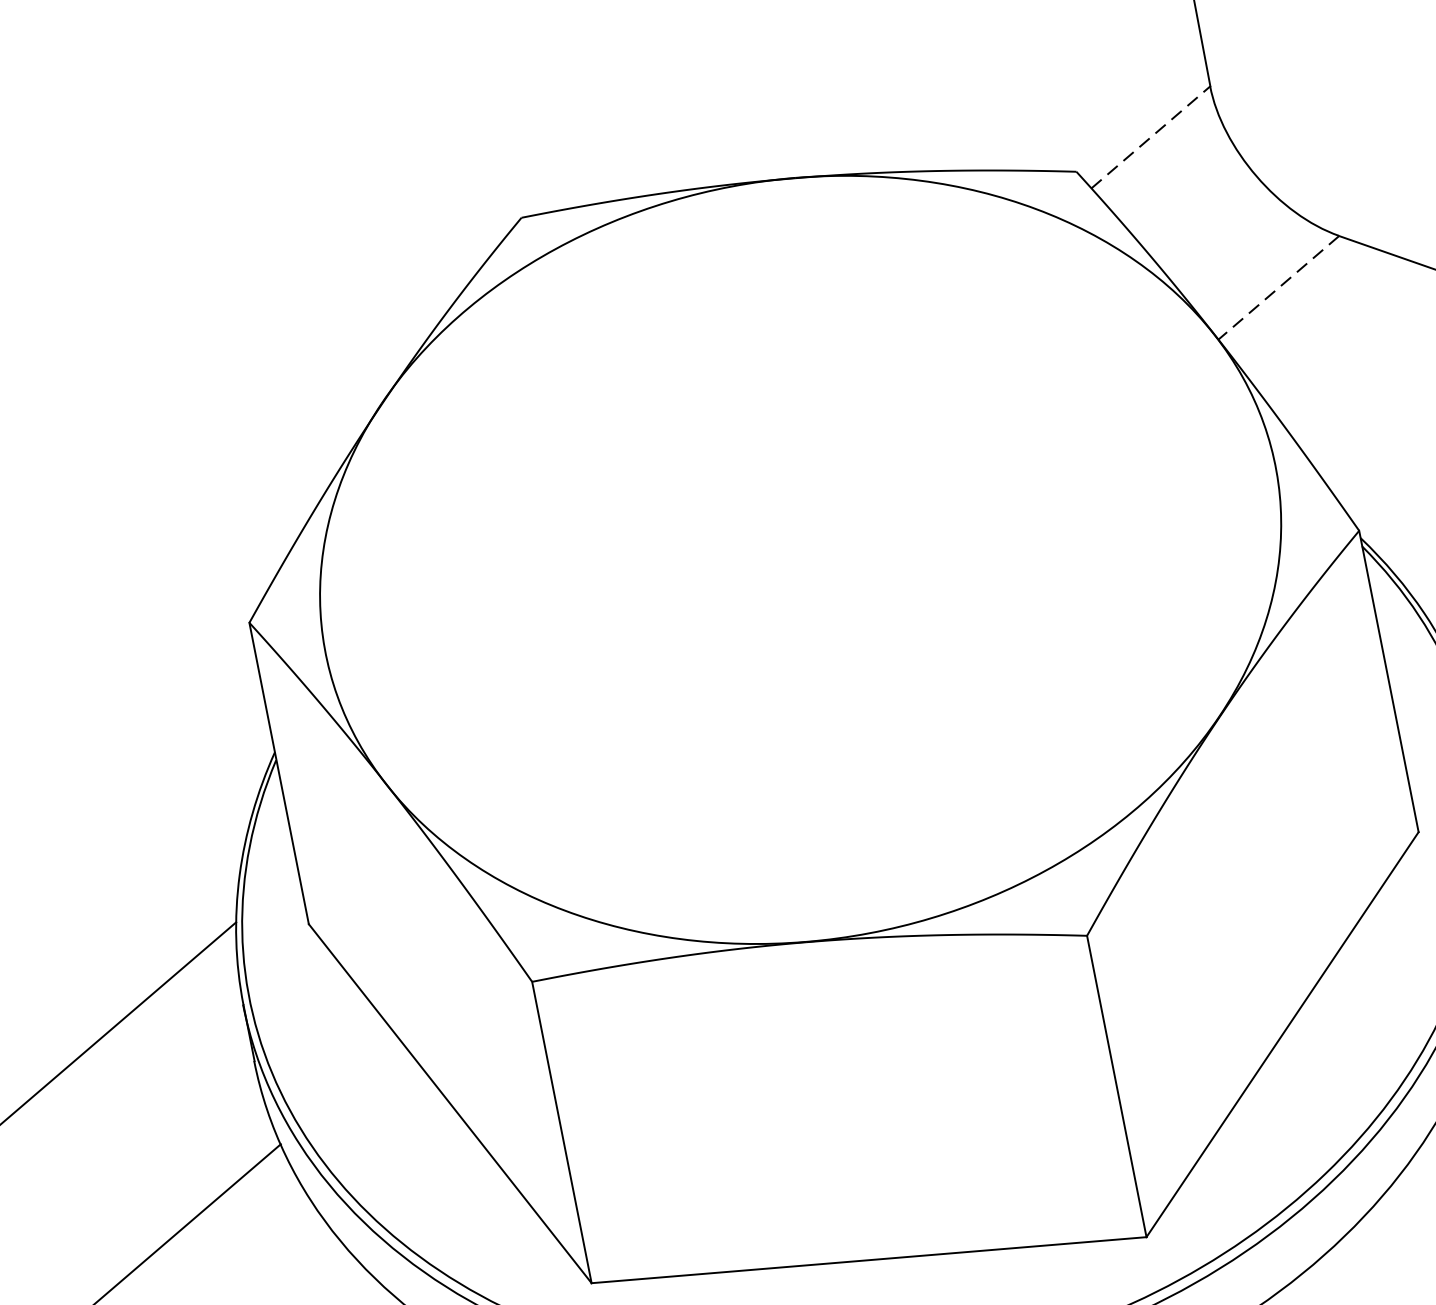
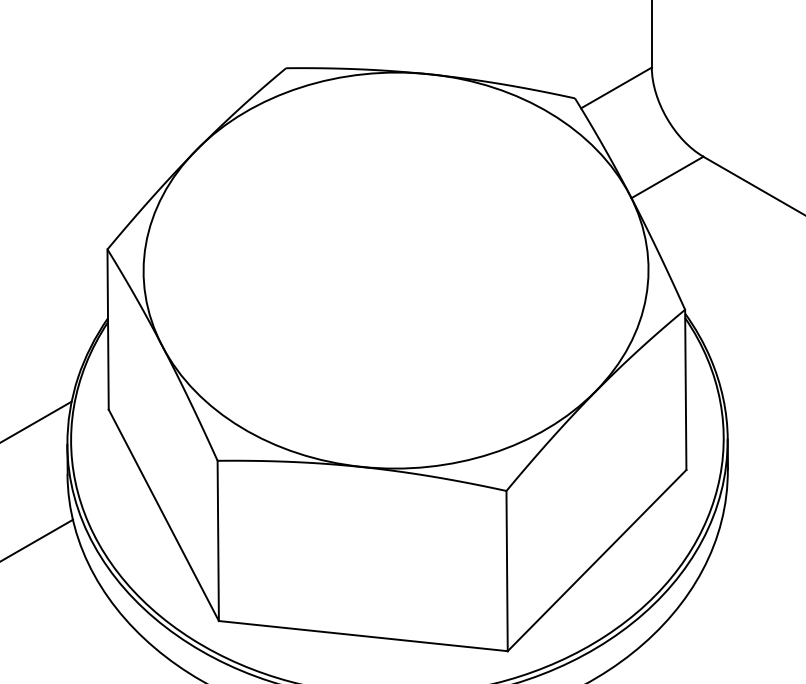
line: (1150, 136) -> (616, 87), dashed -> solid
line: (1278, 287) -> (667, 177), dashed -> solid

